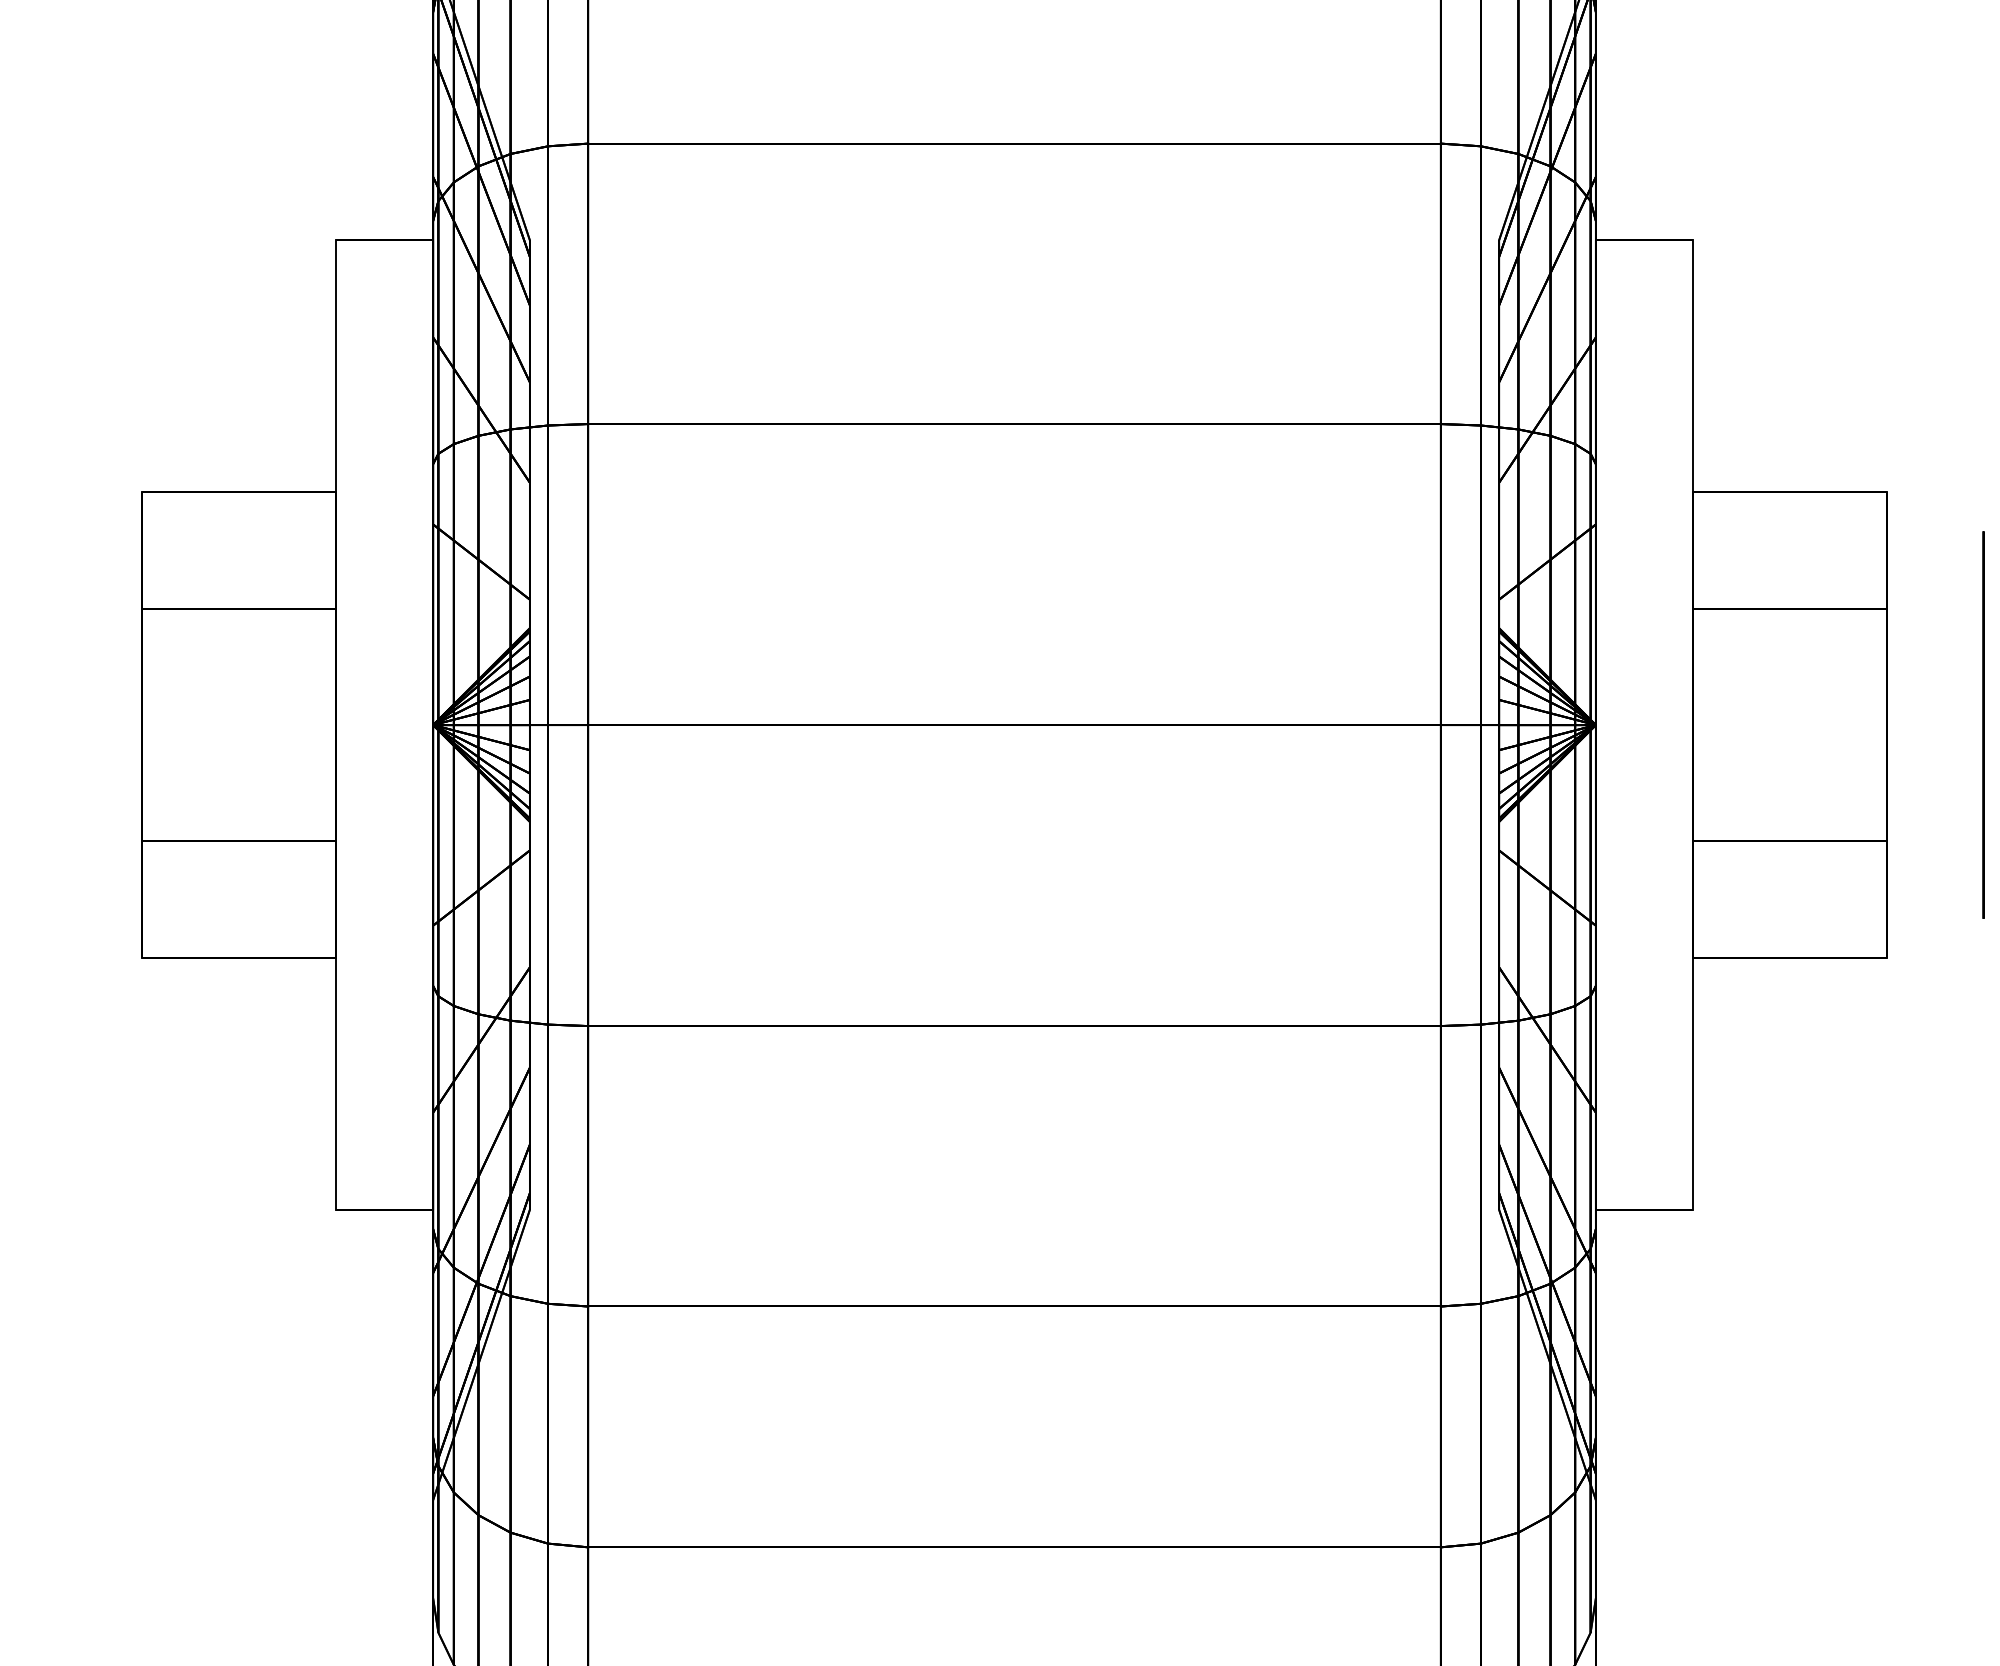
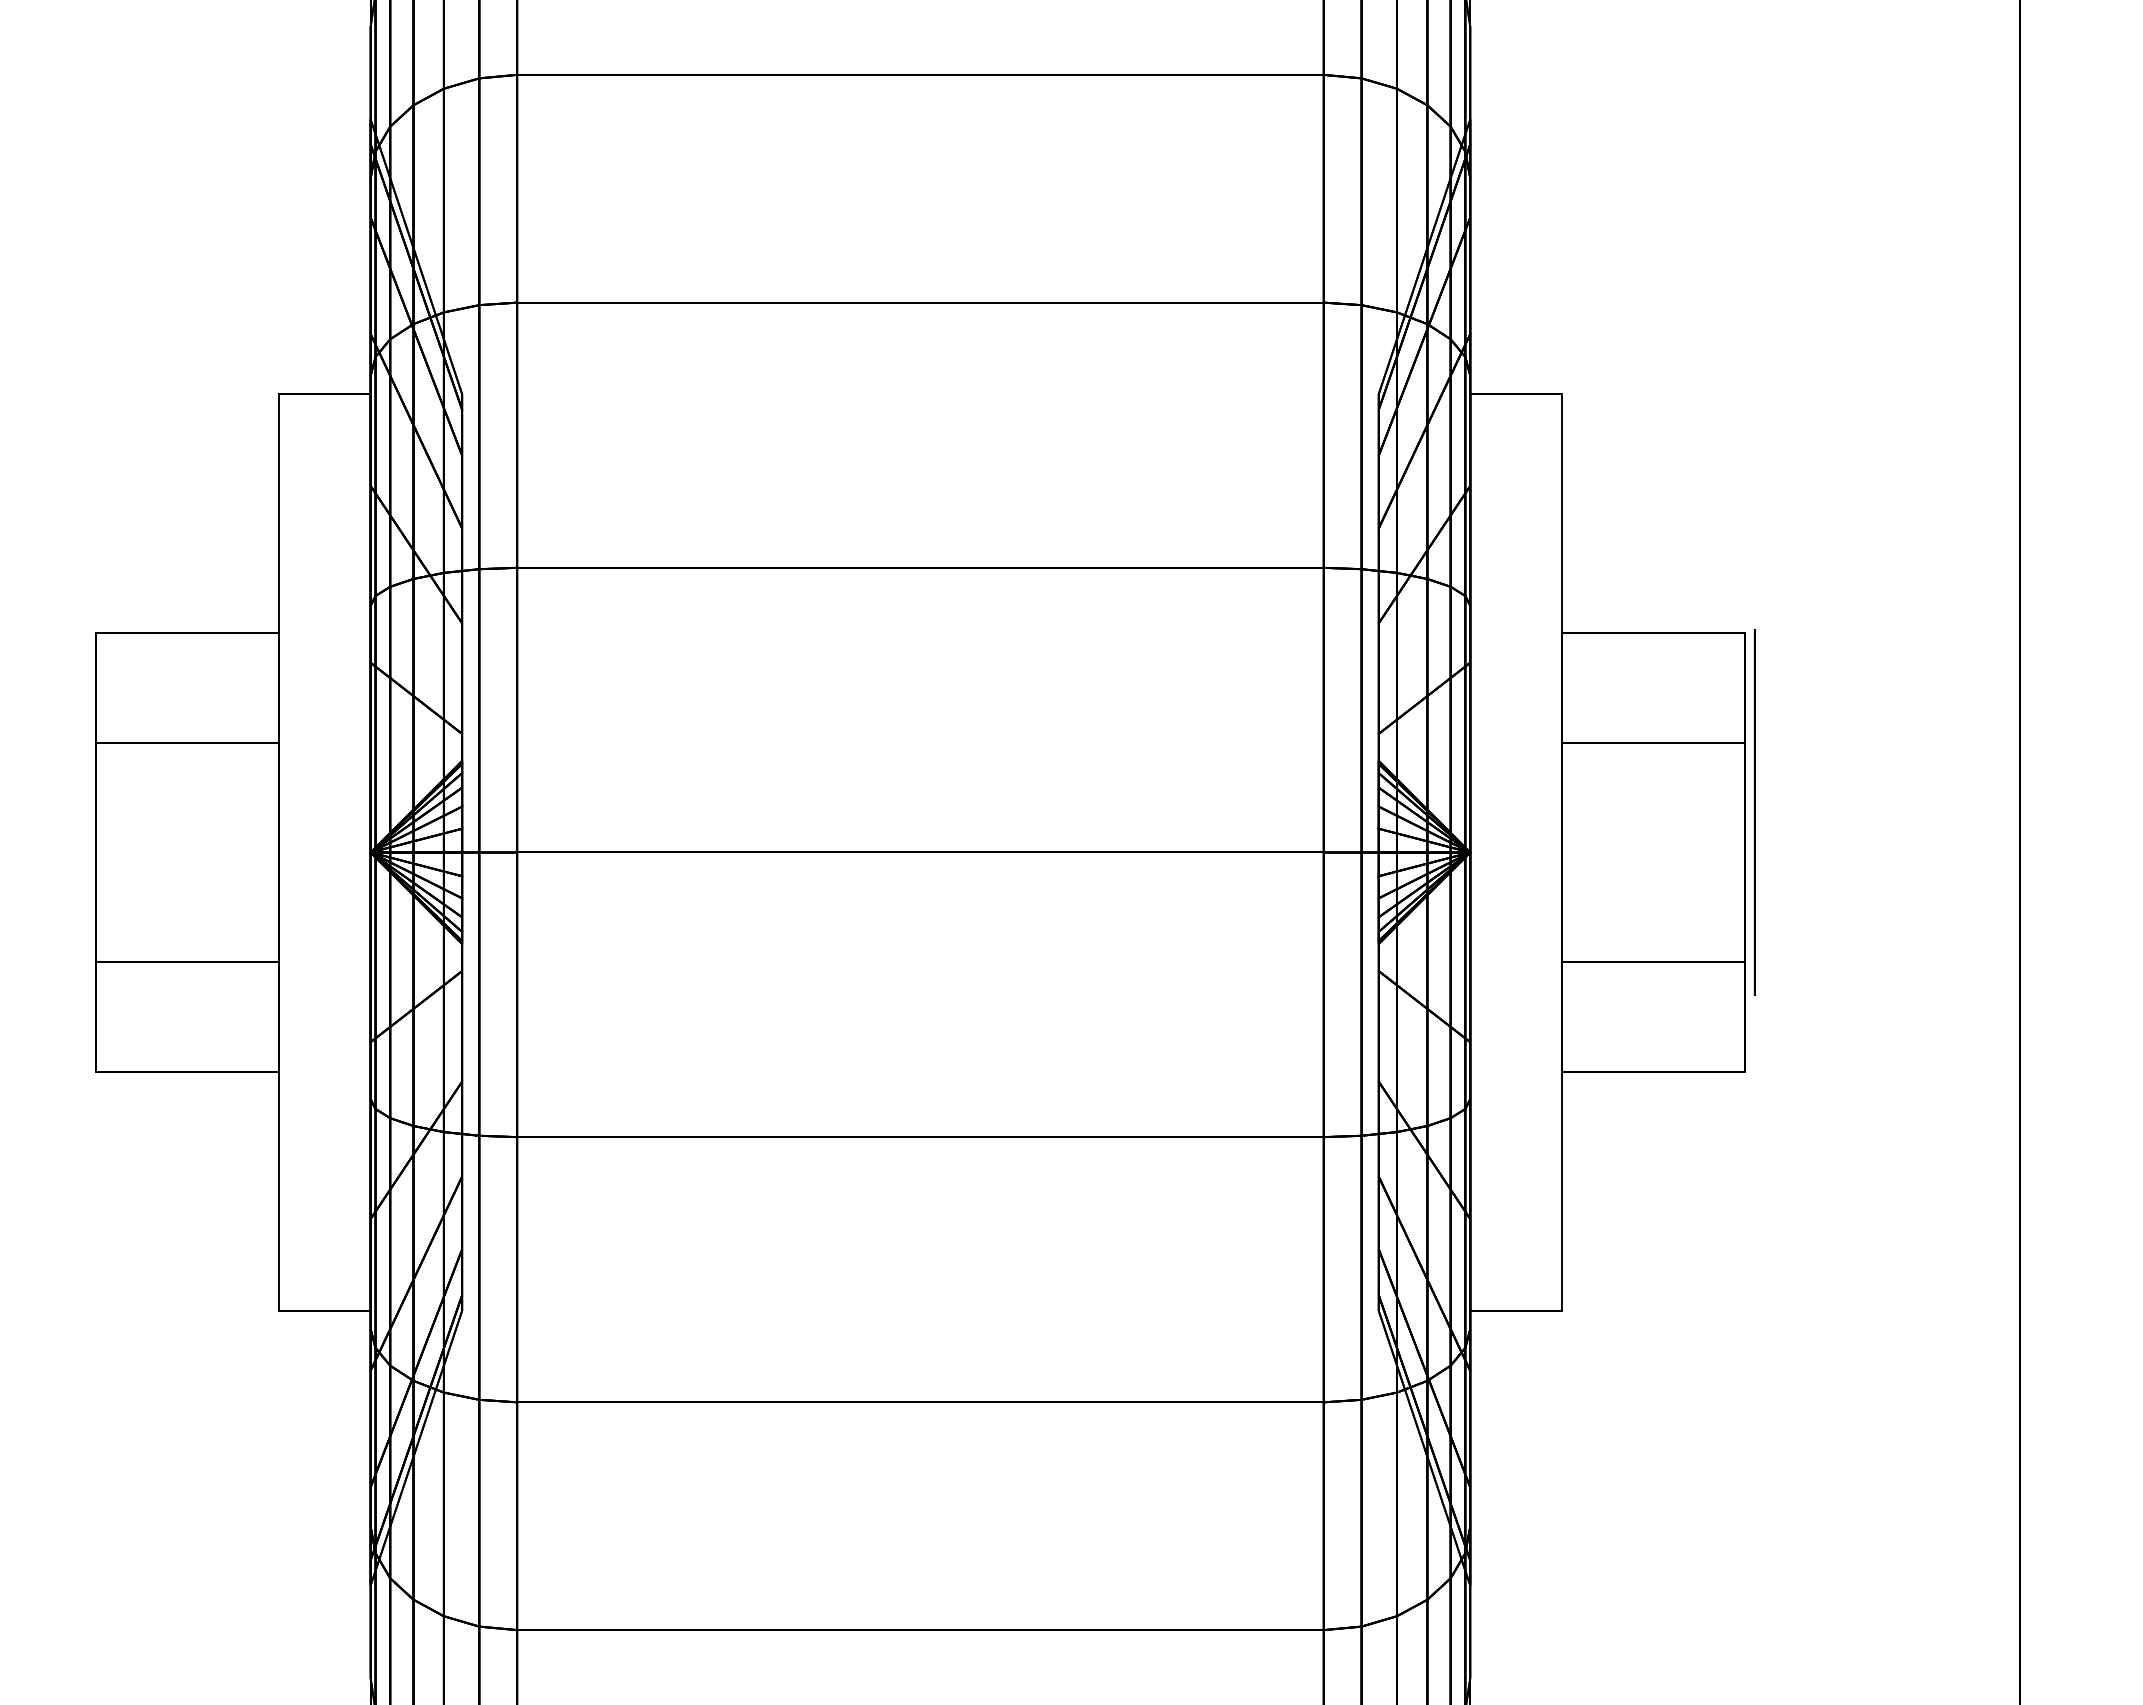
circle: (1983, 725) -> (1754, 812), moved

